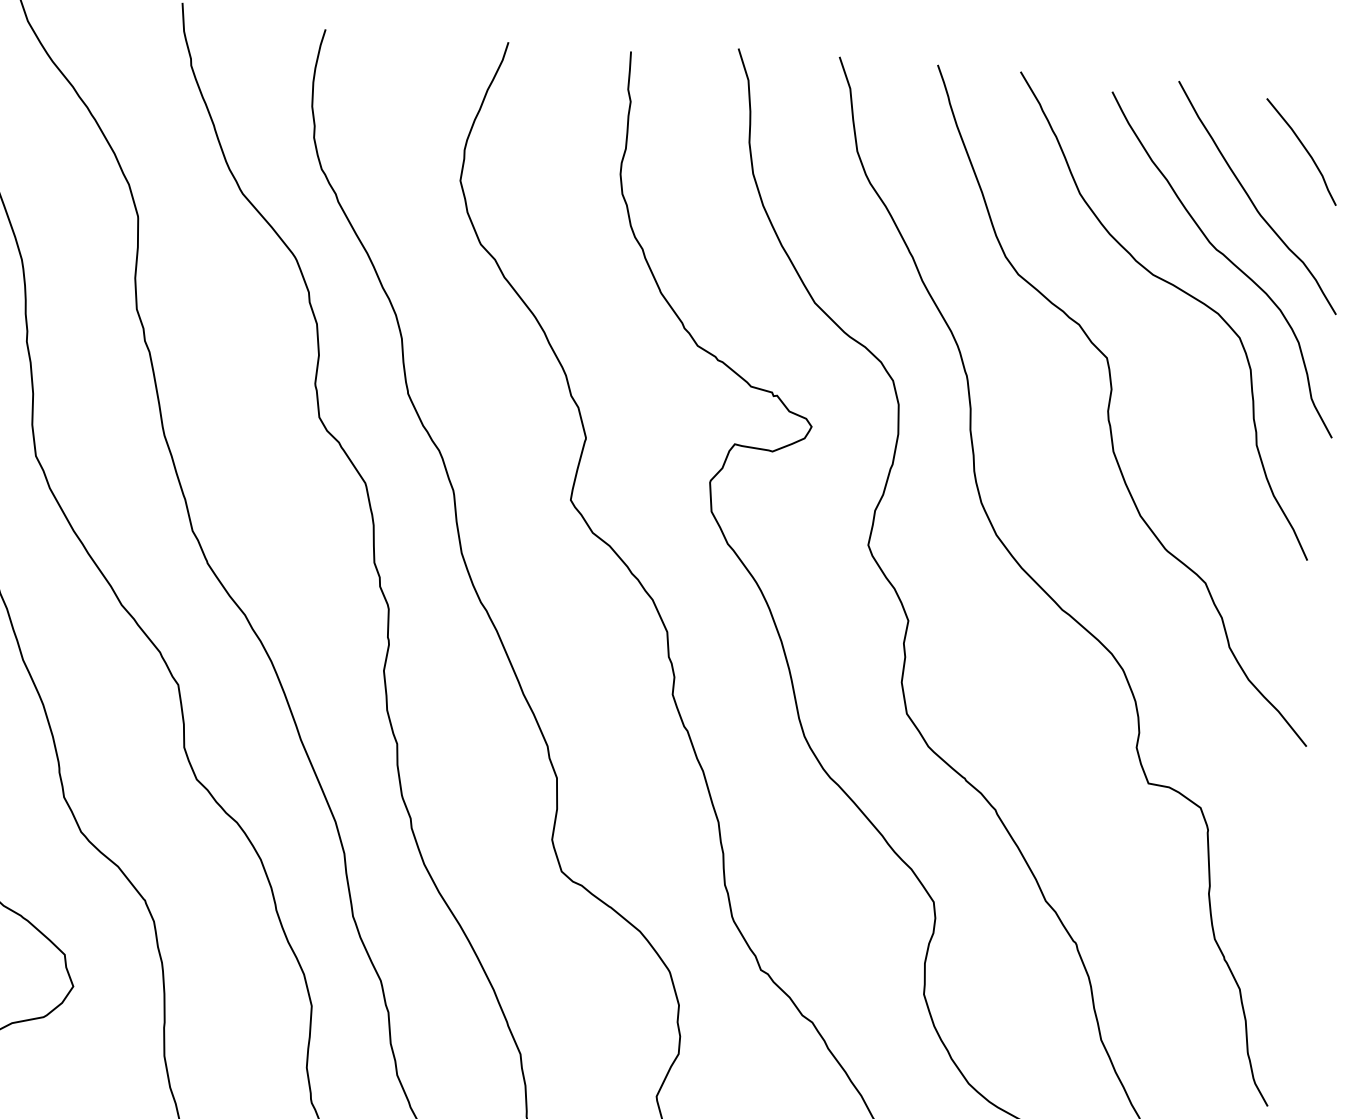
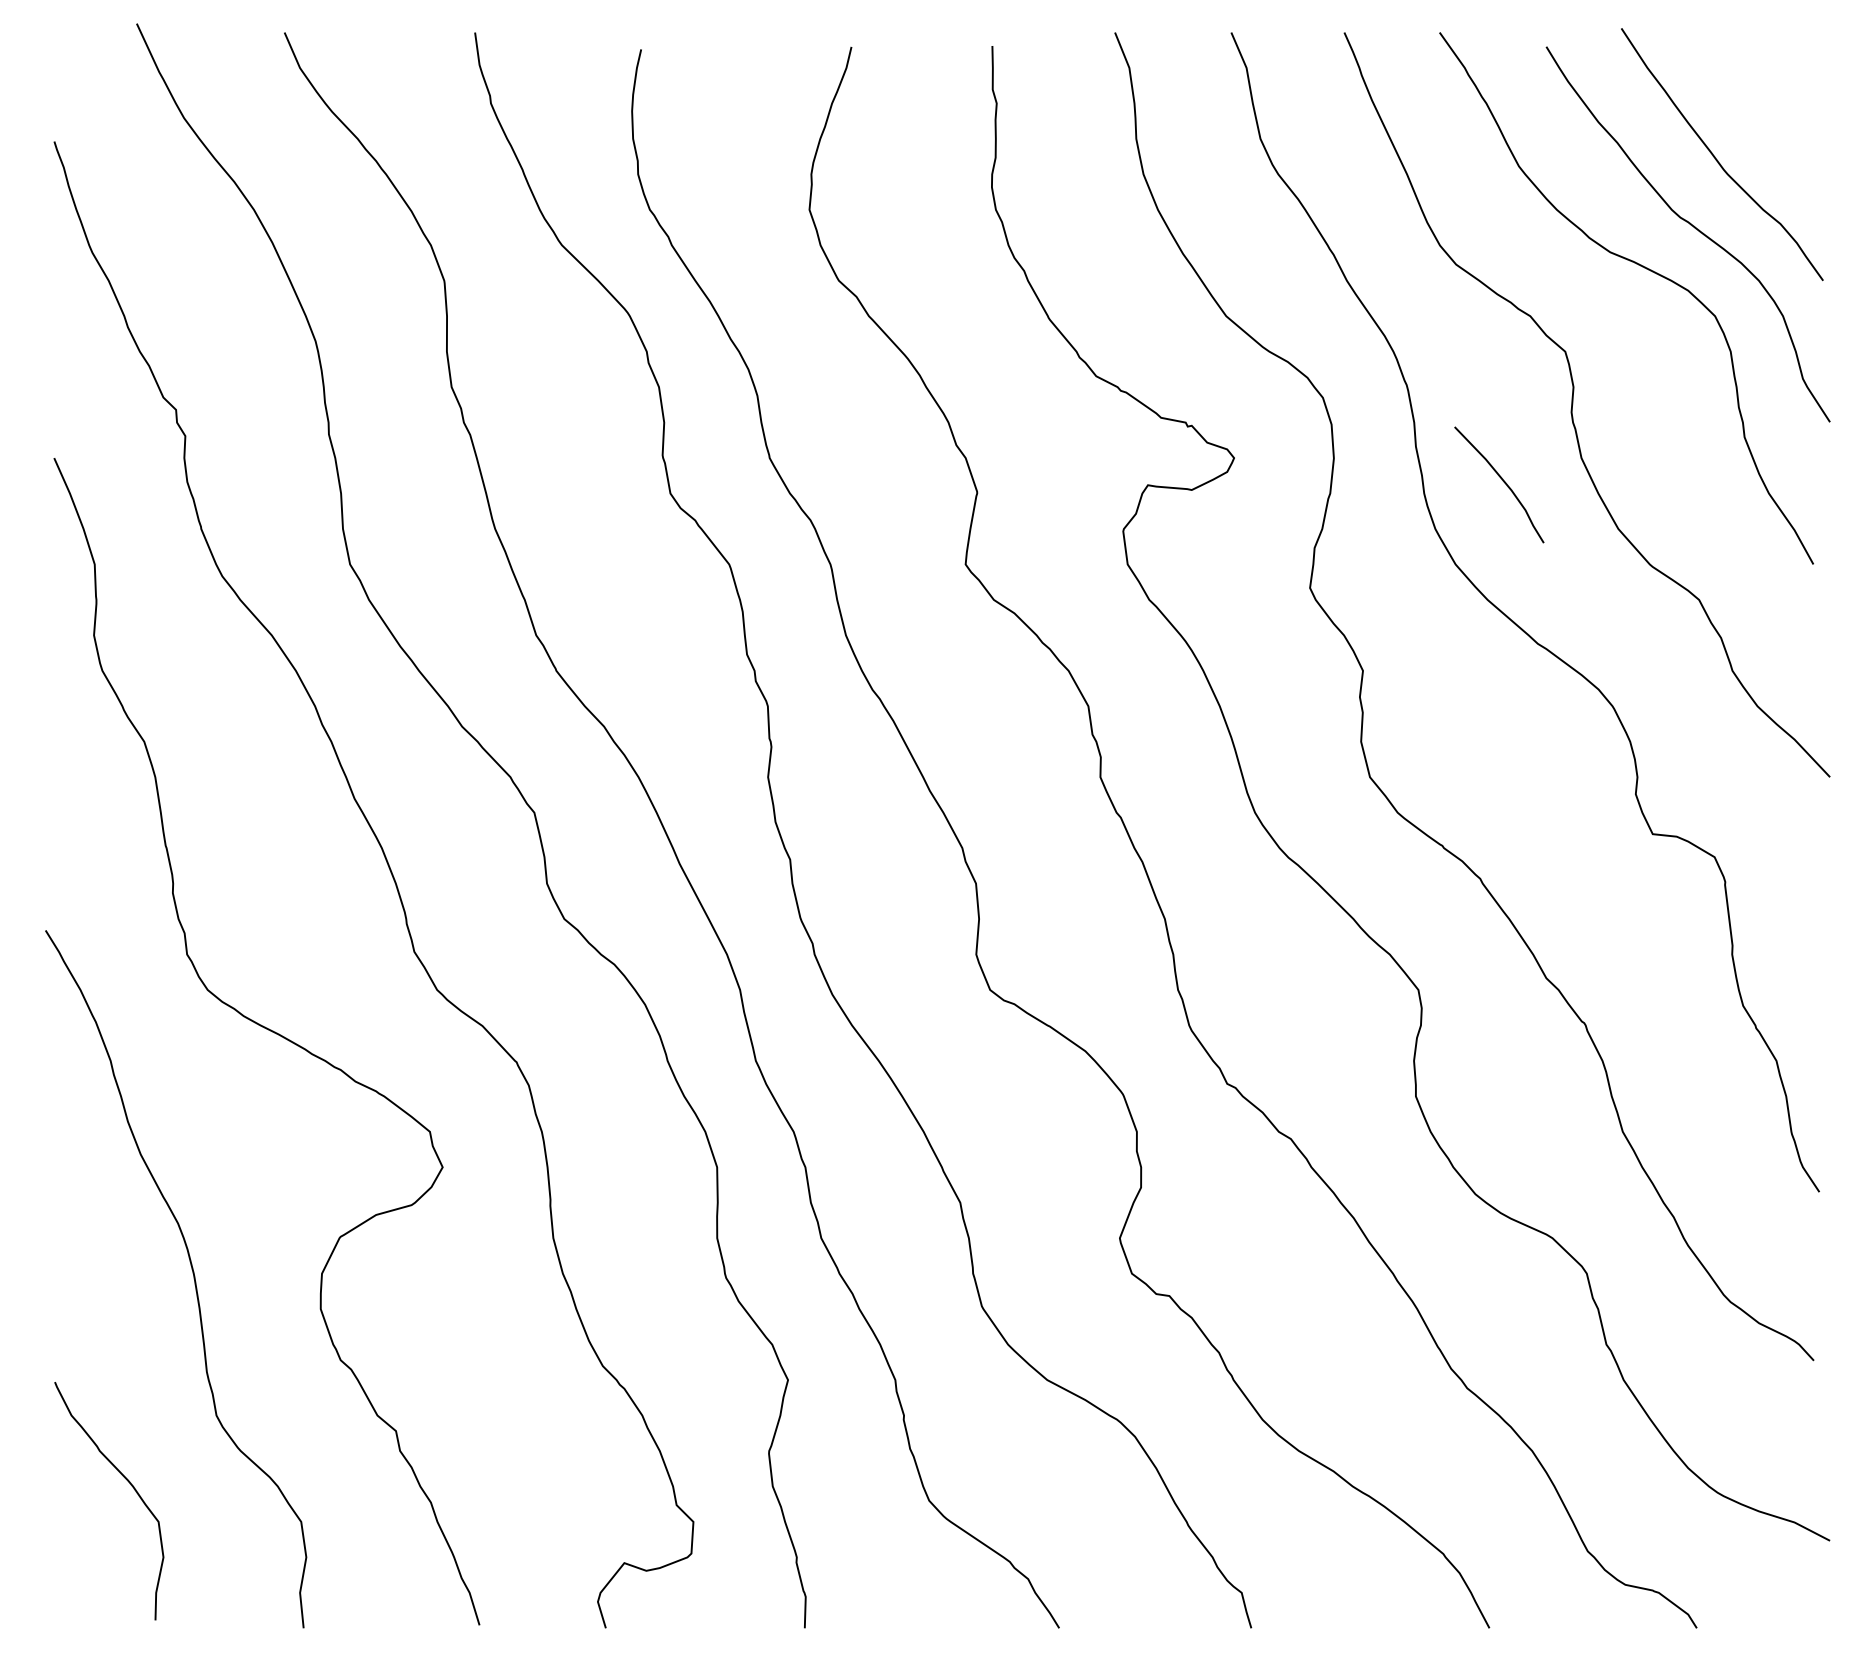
curve: (1304, 149) -> (1502, 481), moved

